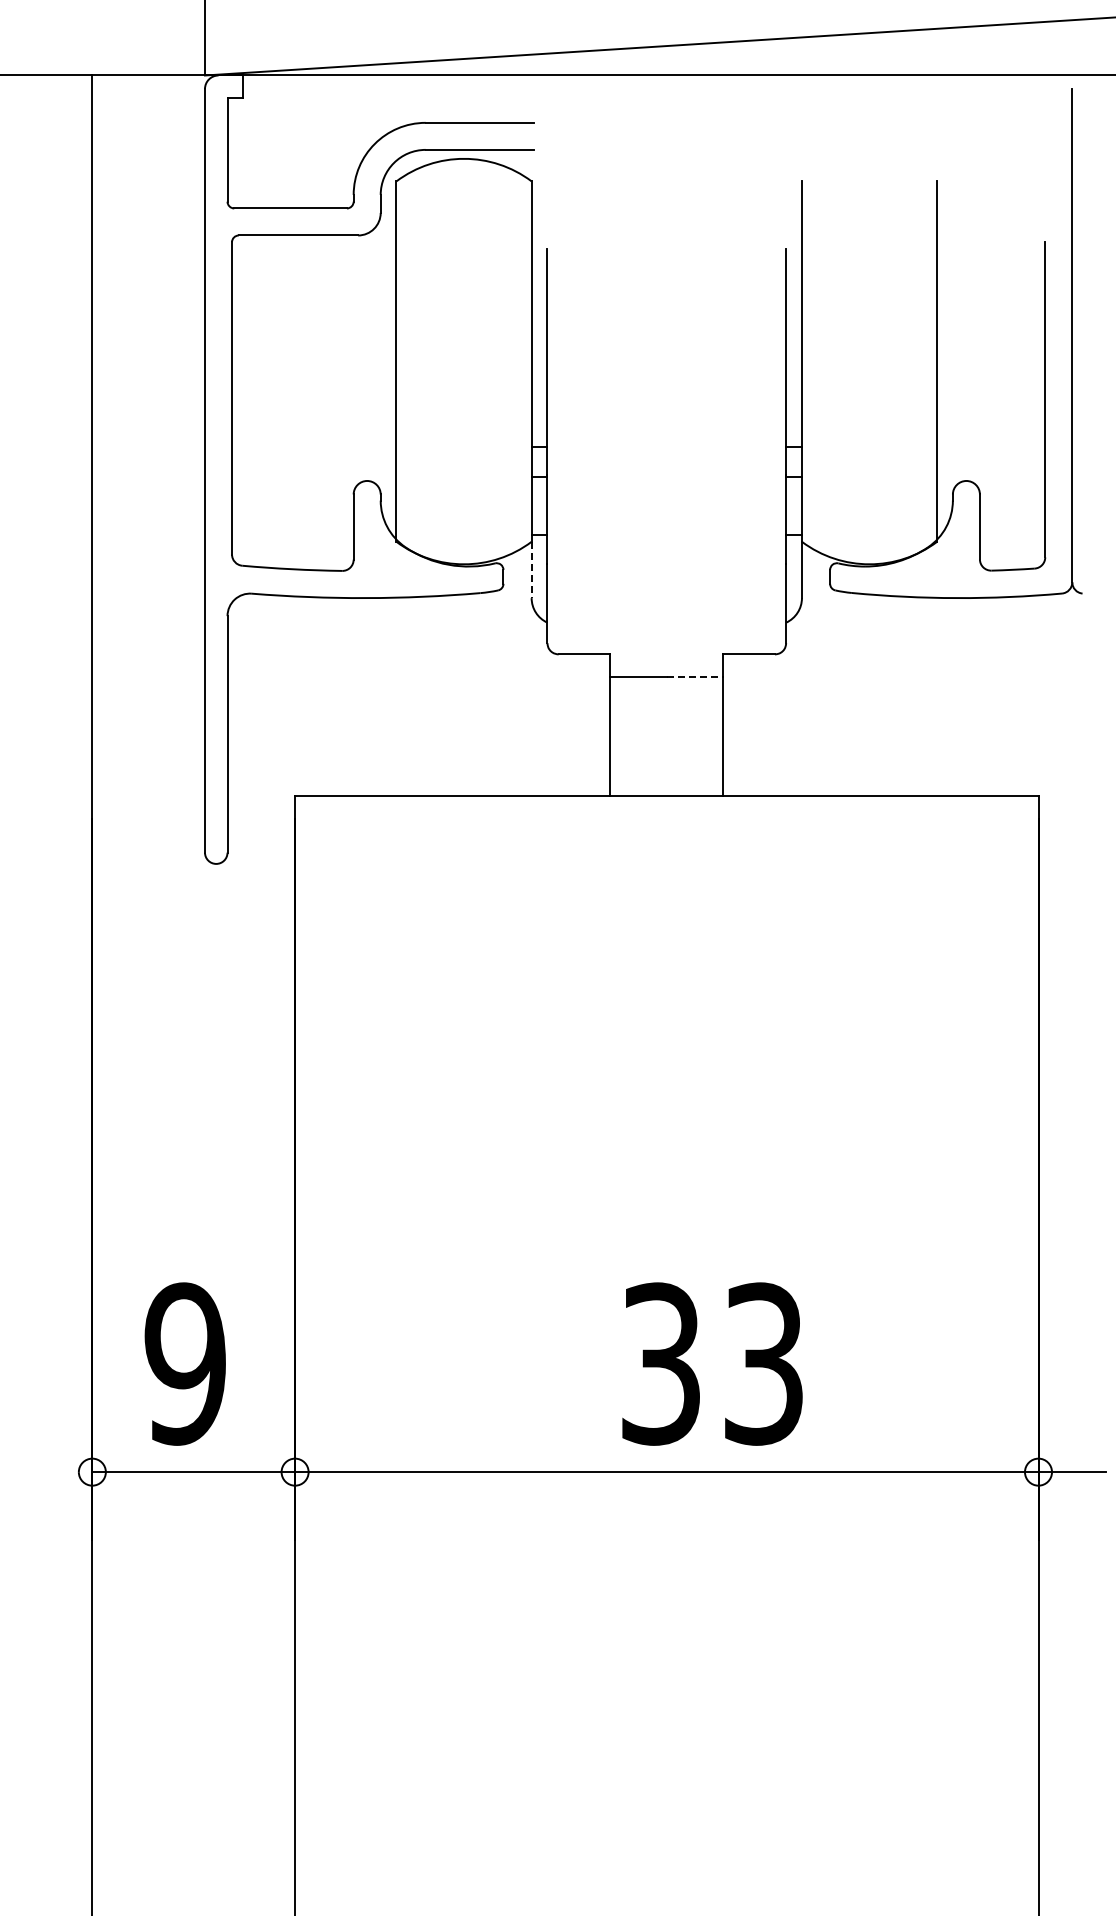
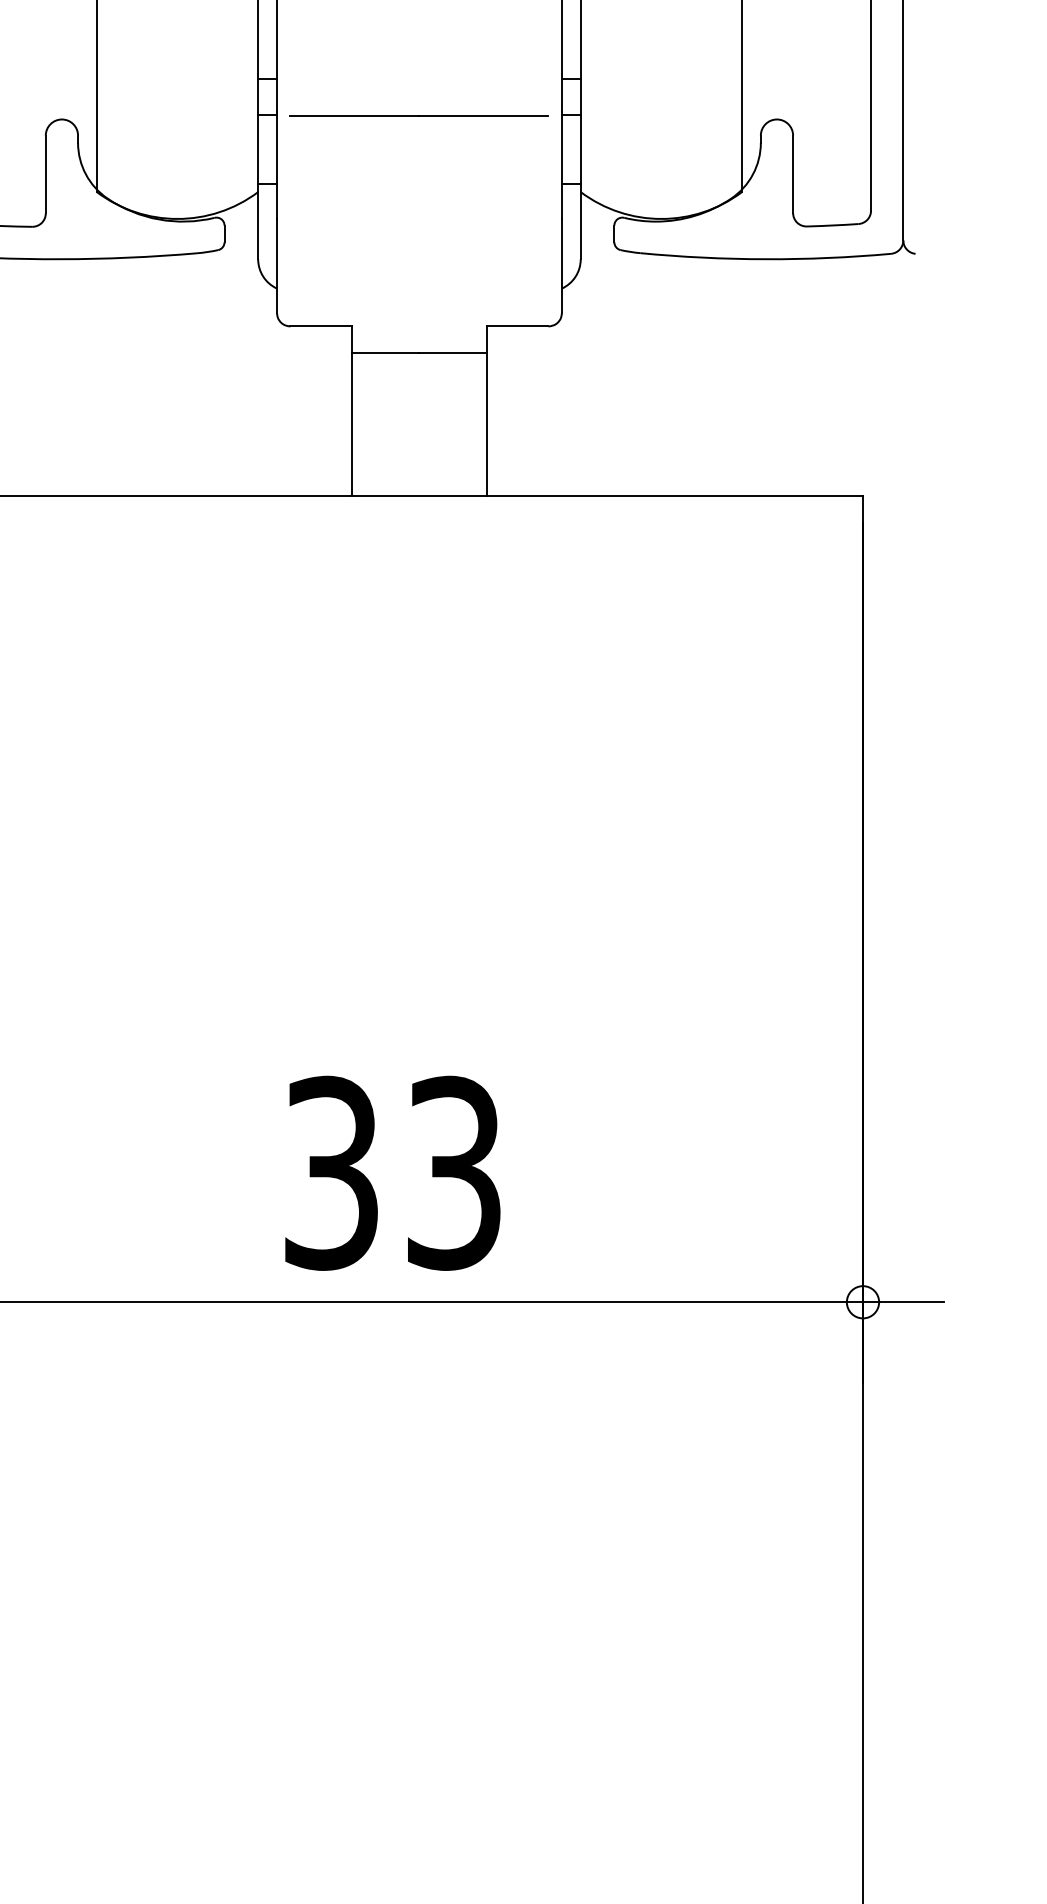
line: (666, 477) -> (419, 115), added
line: (531, 570) -> (258, 226), dashed -> solid
line: (695, 676) -> (453, 352), dashed -> solid
text: (712, 1363) -> (392, 1172), moved

